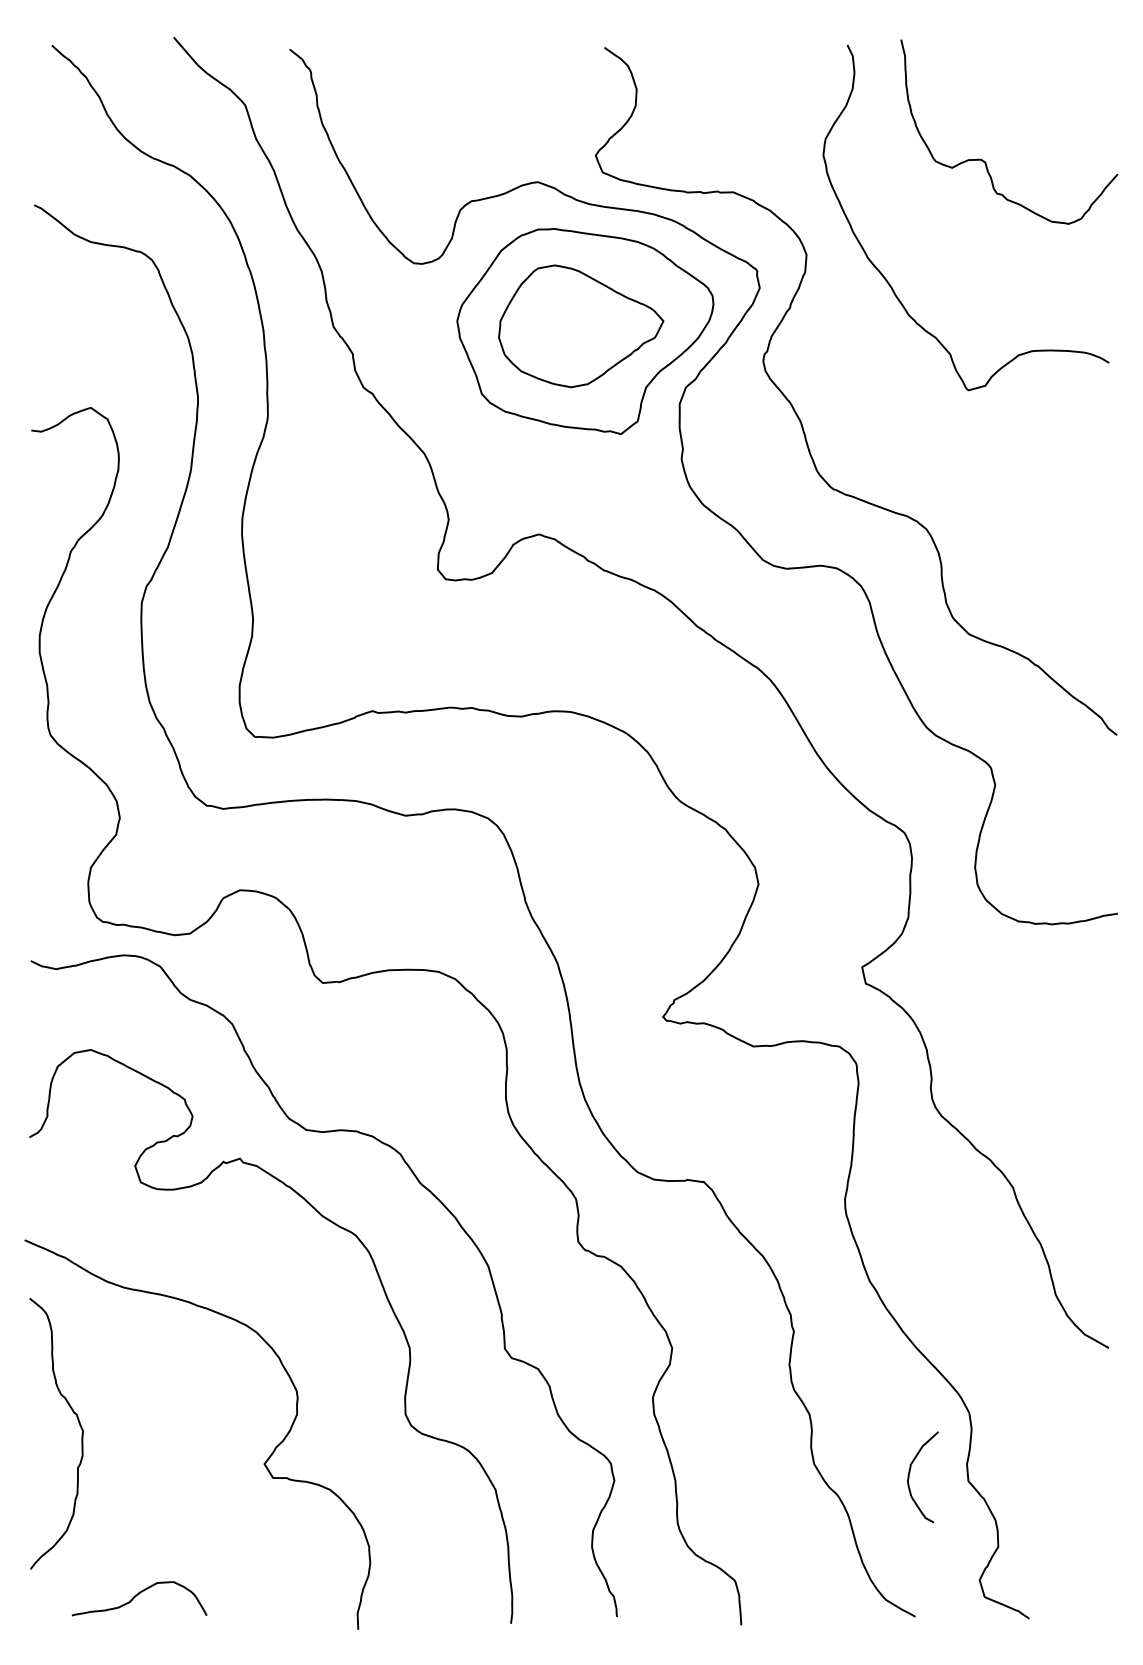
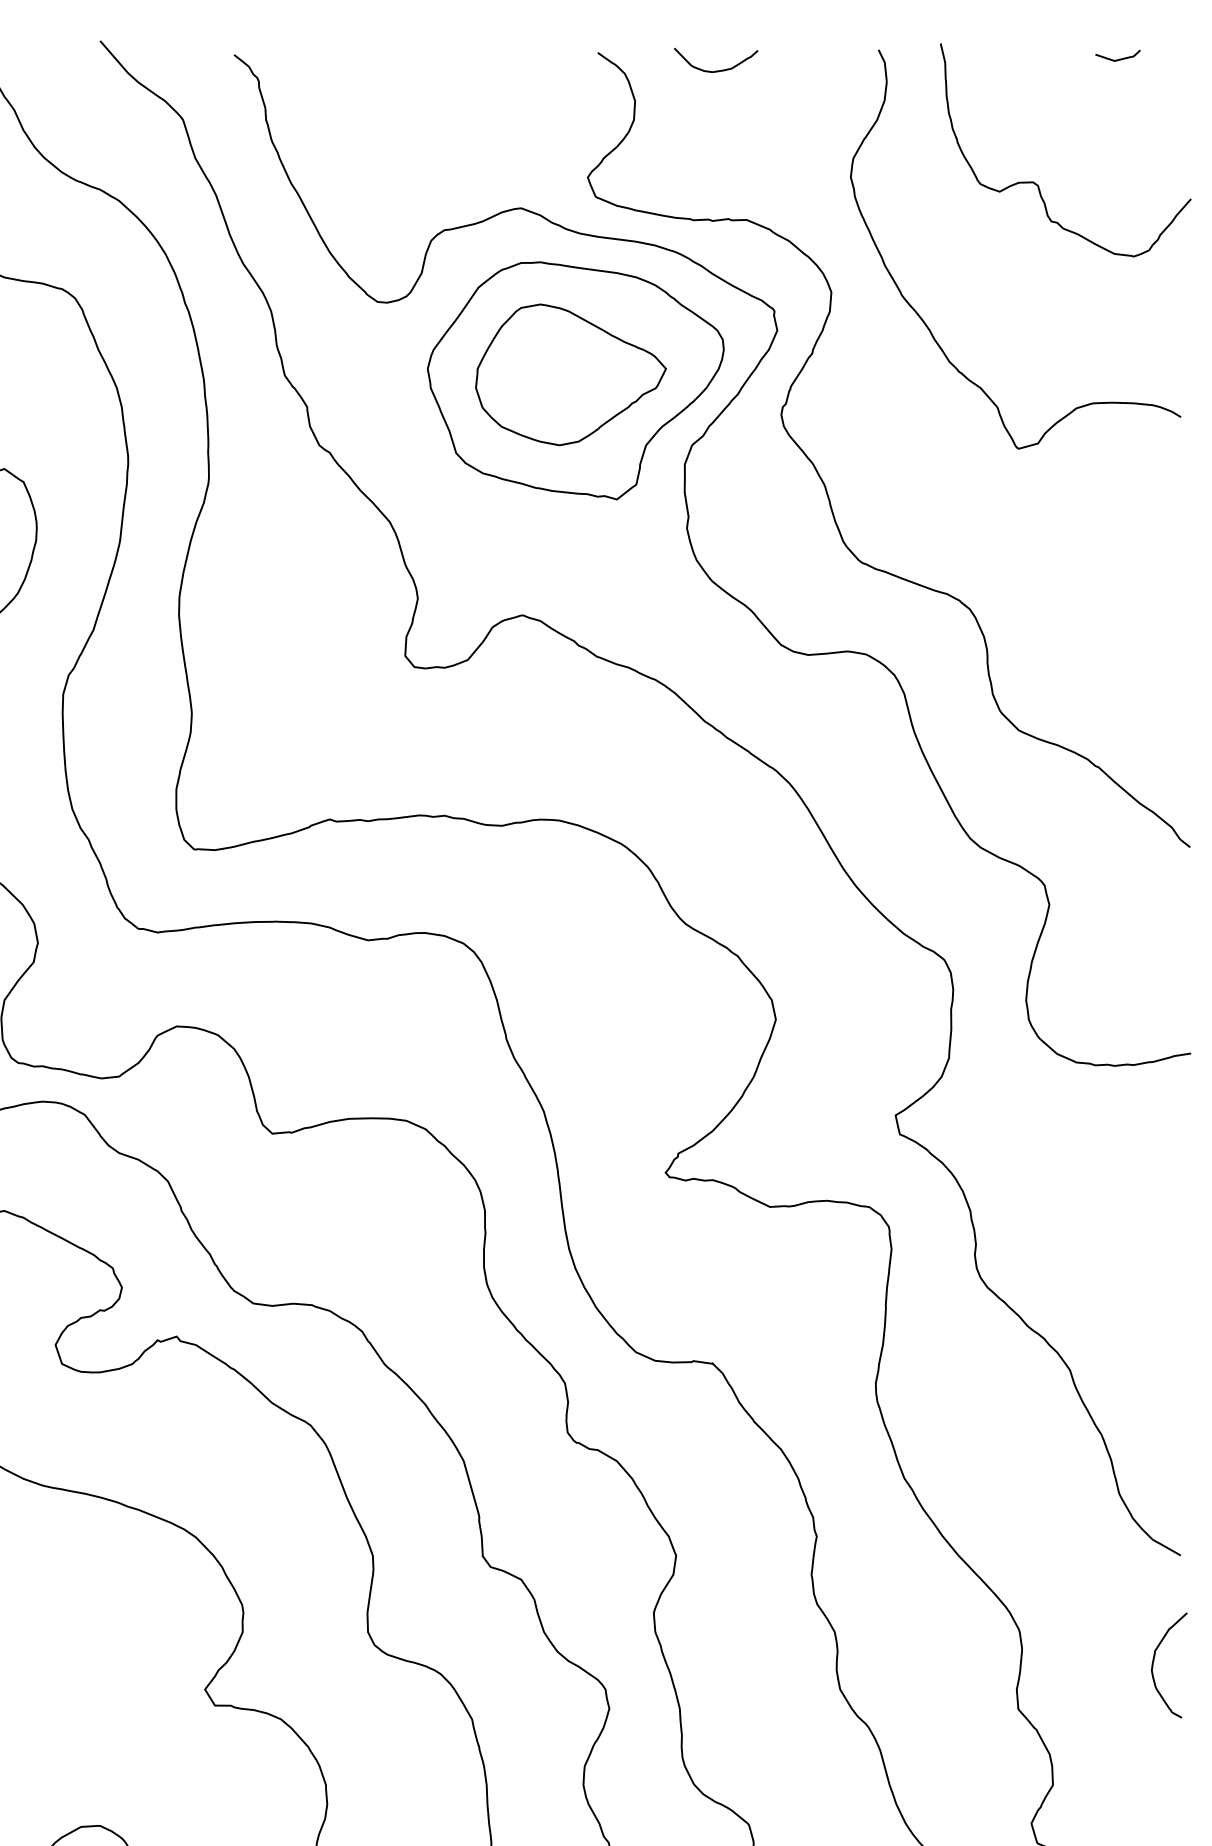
line: (1055, 52) -> (1119, 58), added
curve: (707, 62) -> (716, 69), added
curve: (910, 1472) -> (1154, 1659), moved

